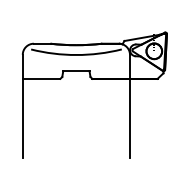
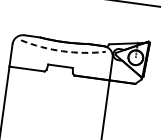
arc: (76, 55) -> (62, 51), solid -> dashed

